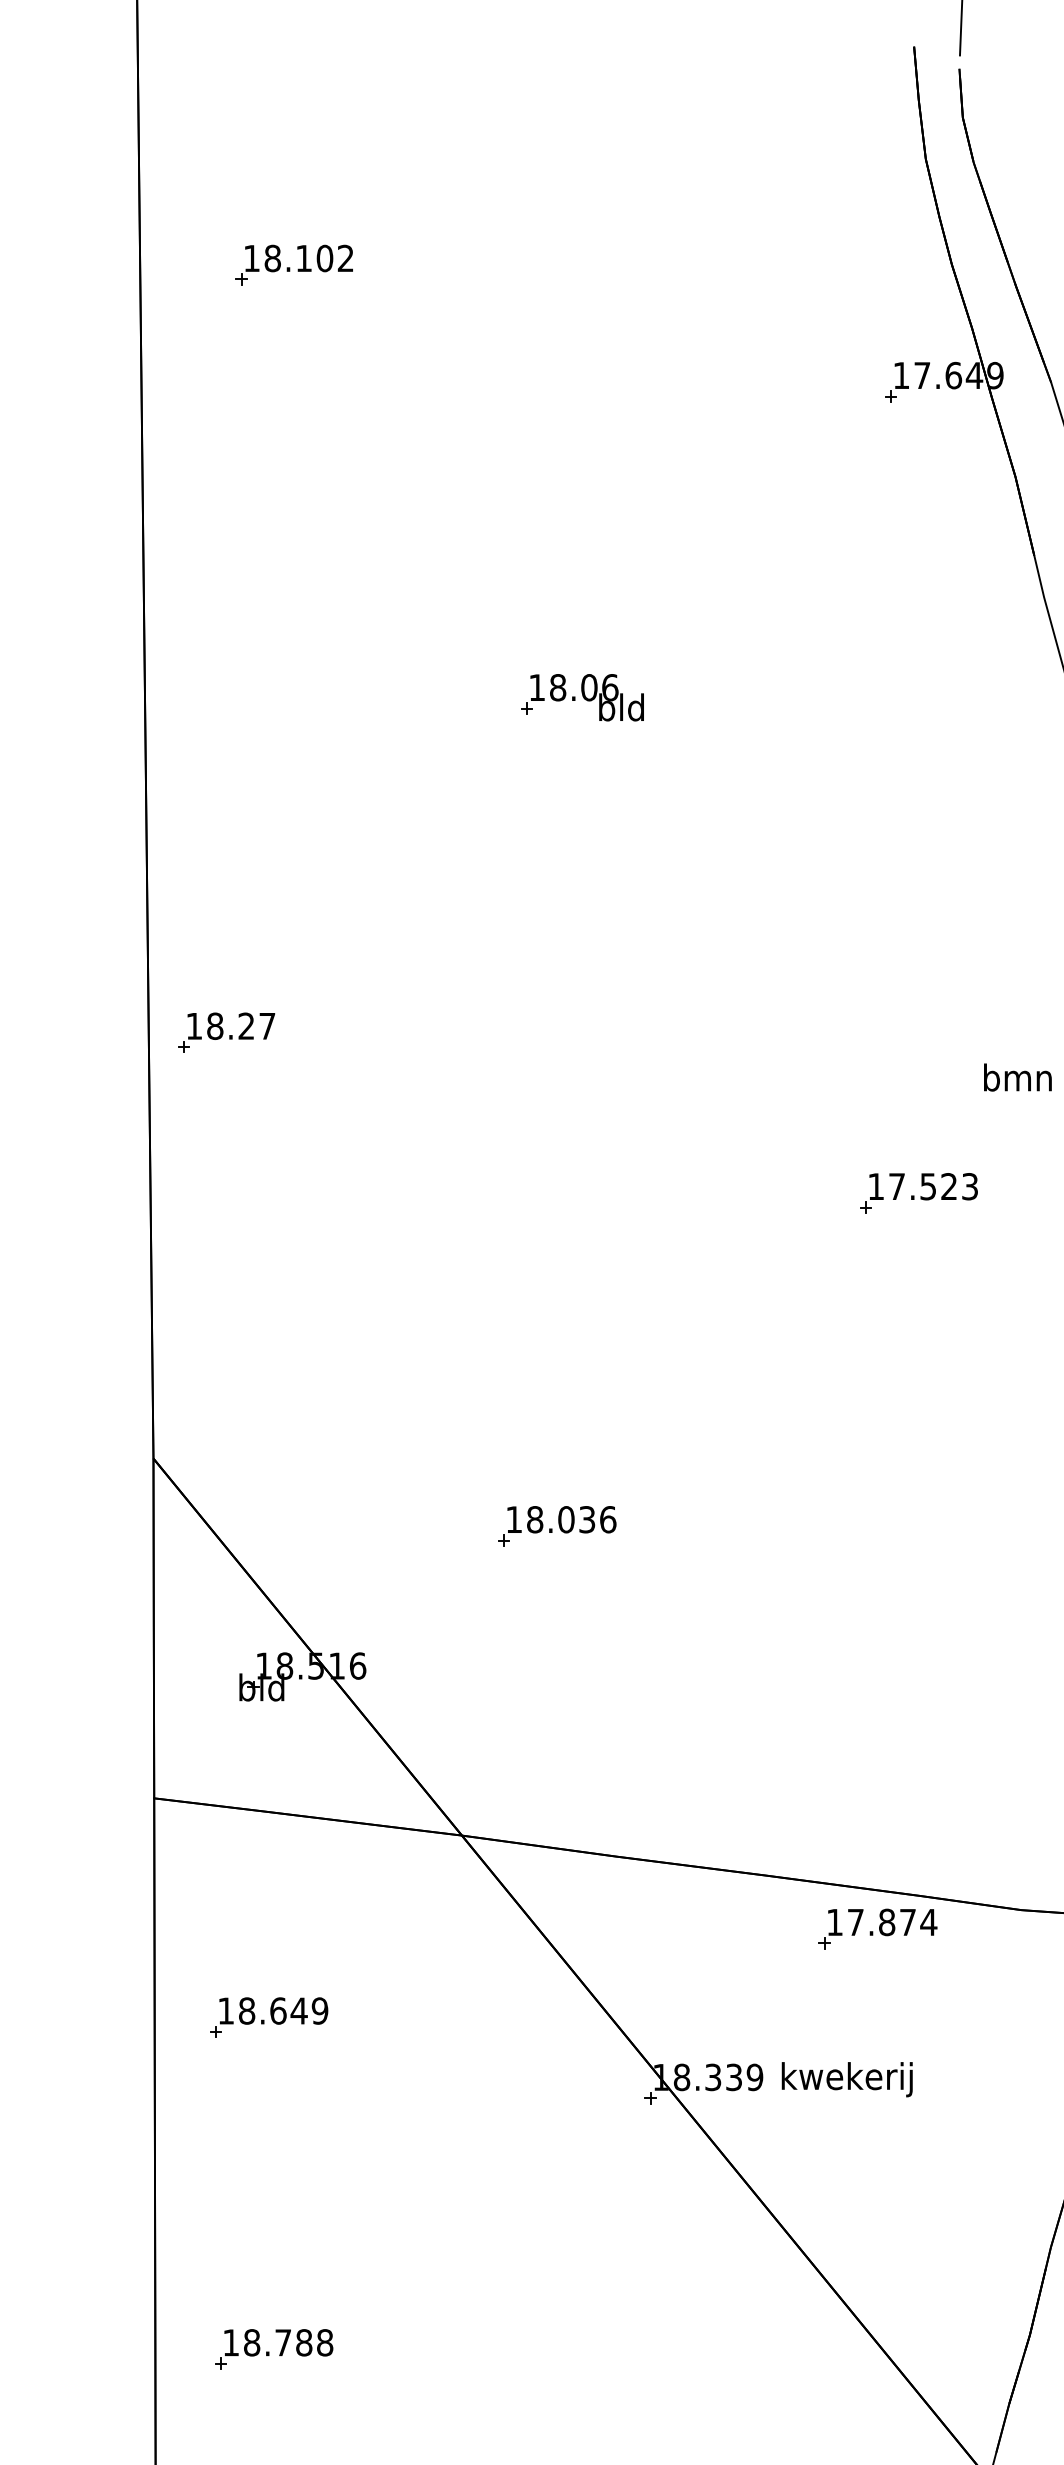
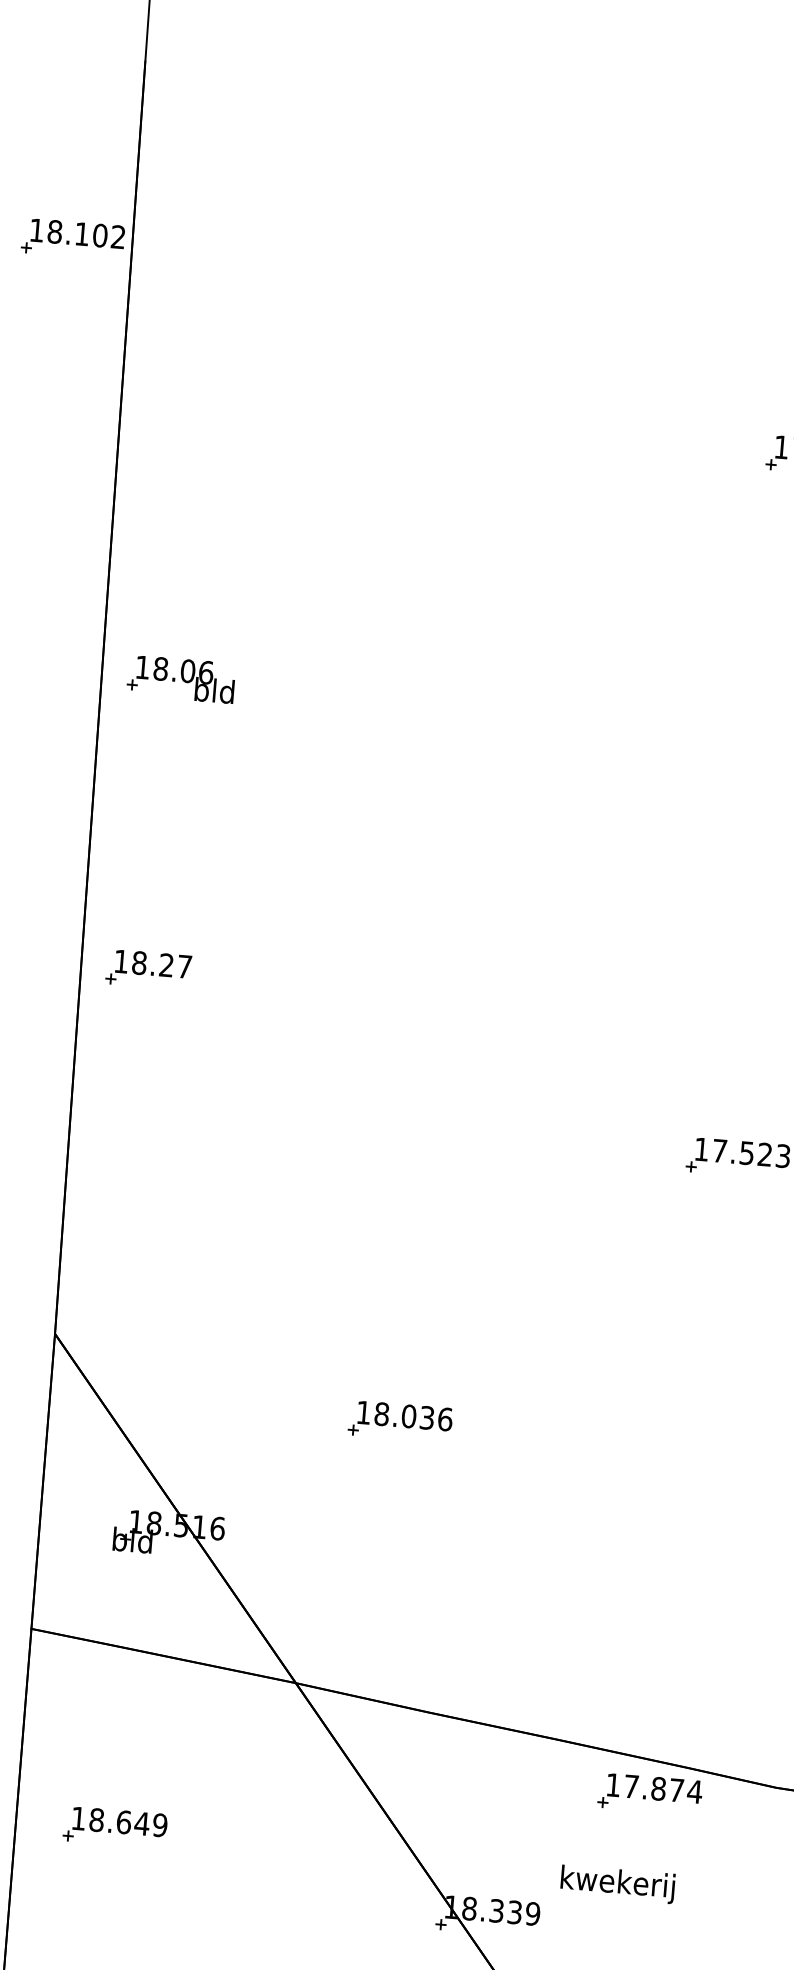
part: (293, 264) -> (72, 238), moved
part: (582, 697) -> (181, 679), moved
text: (846, 2079) -> (617, 1884), moved

